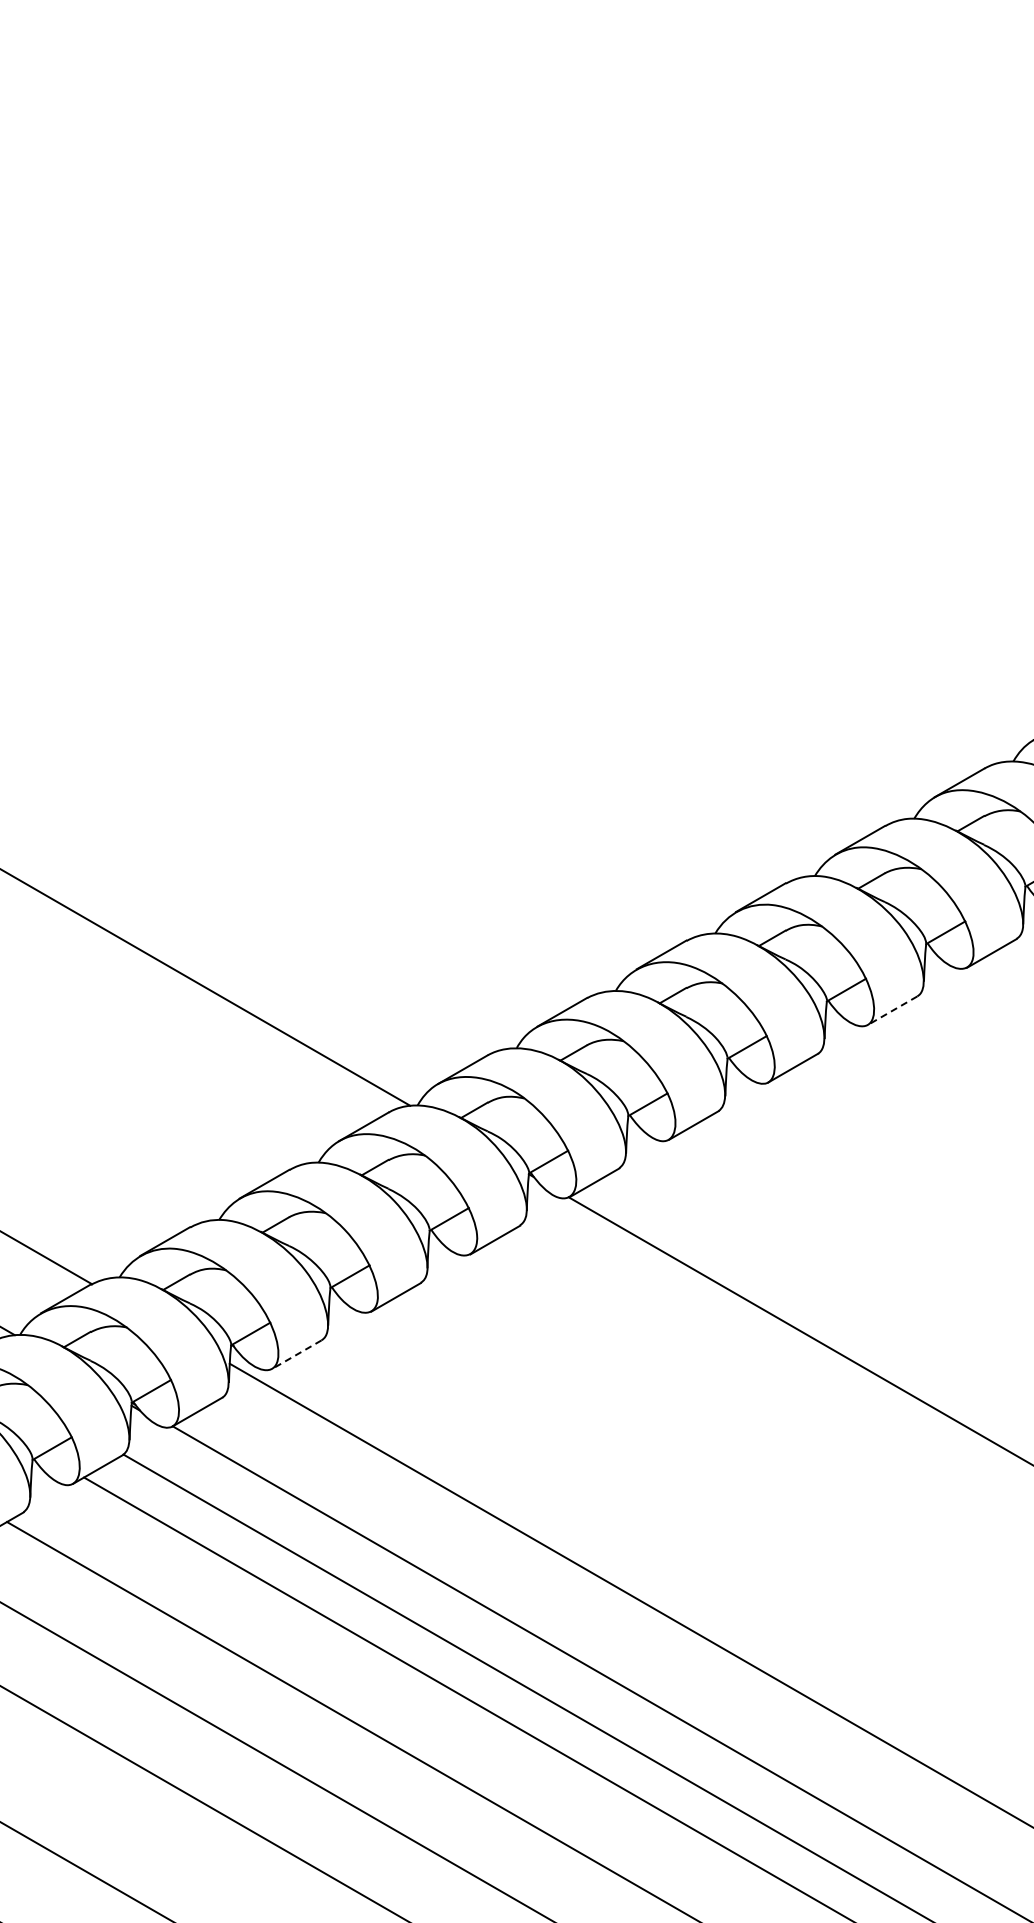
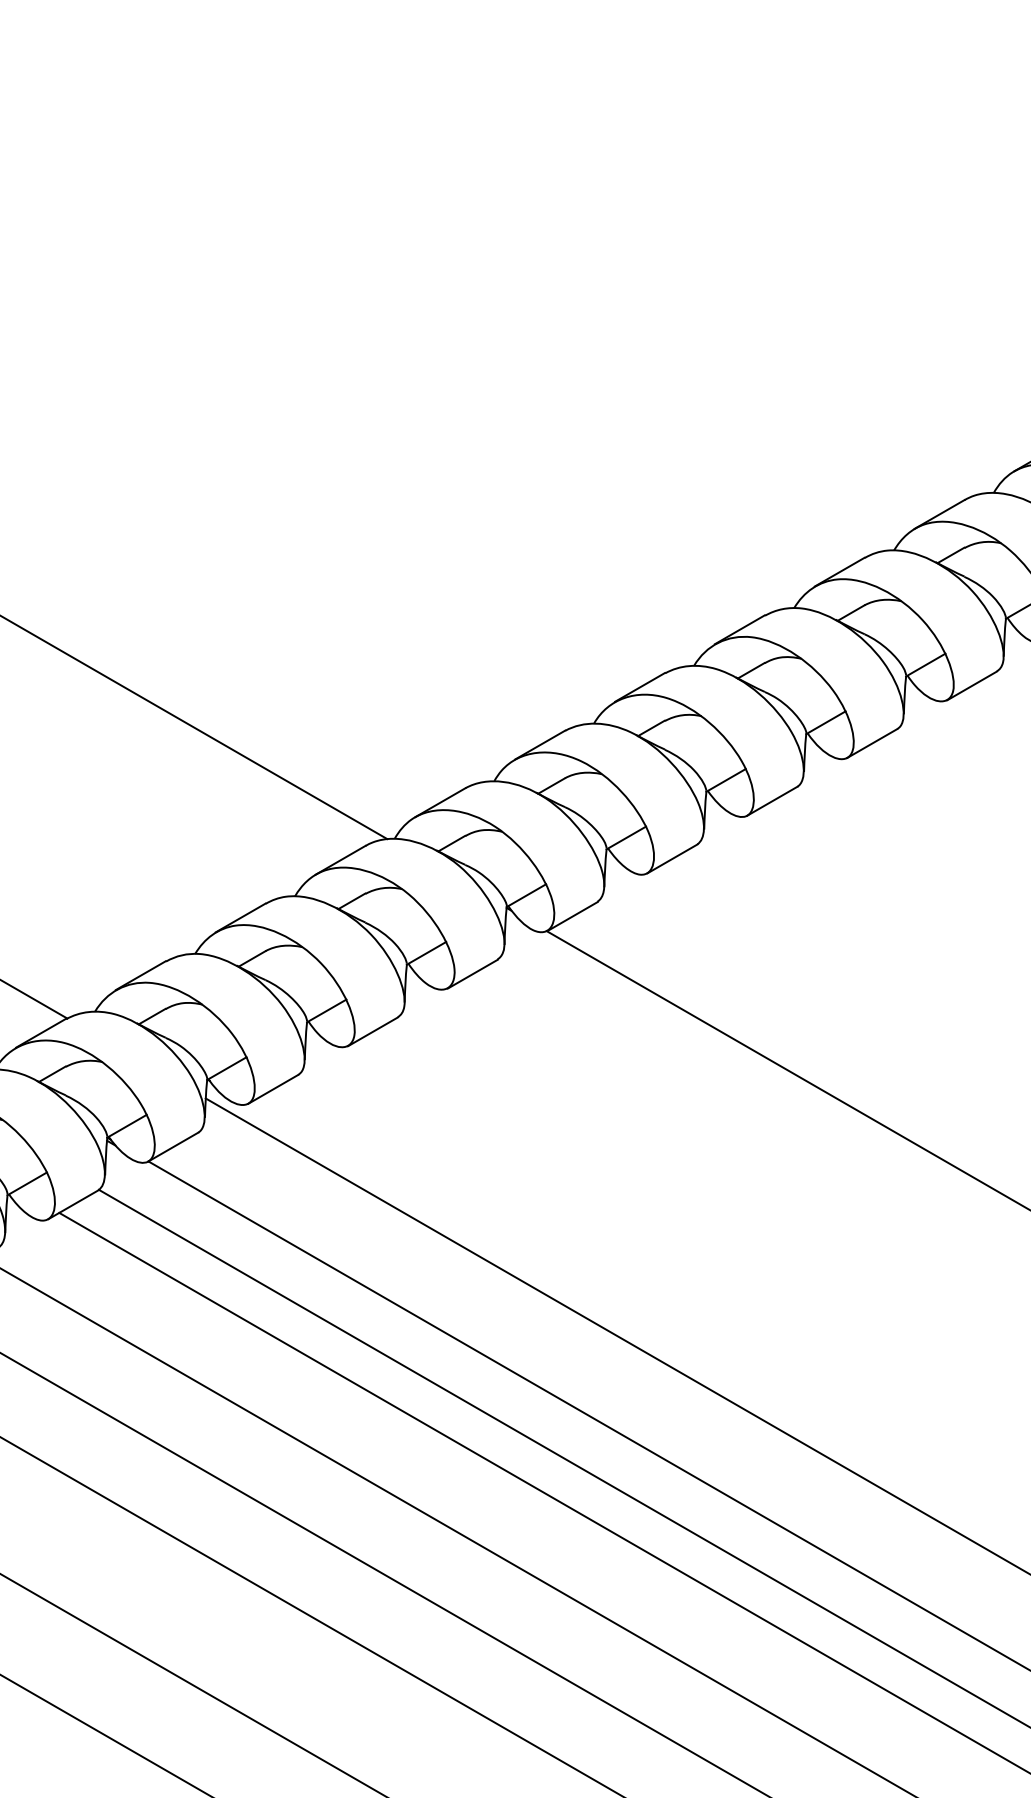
line: (892, 1010) -> (872, 743), dashed -> solid
line: (296, 1354) -> (272, 1089), dashed -> solid

